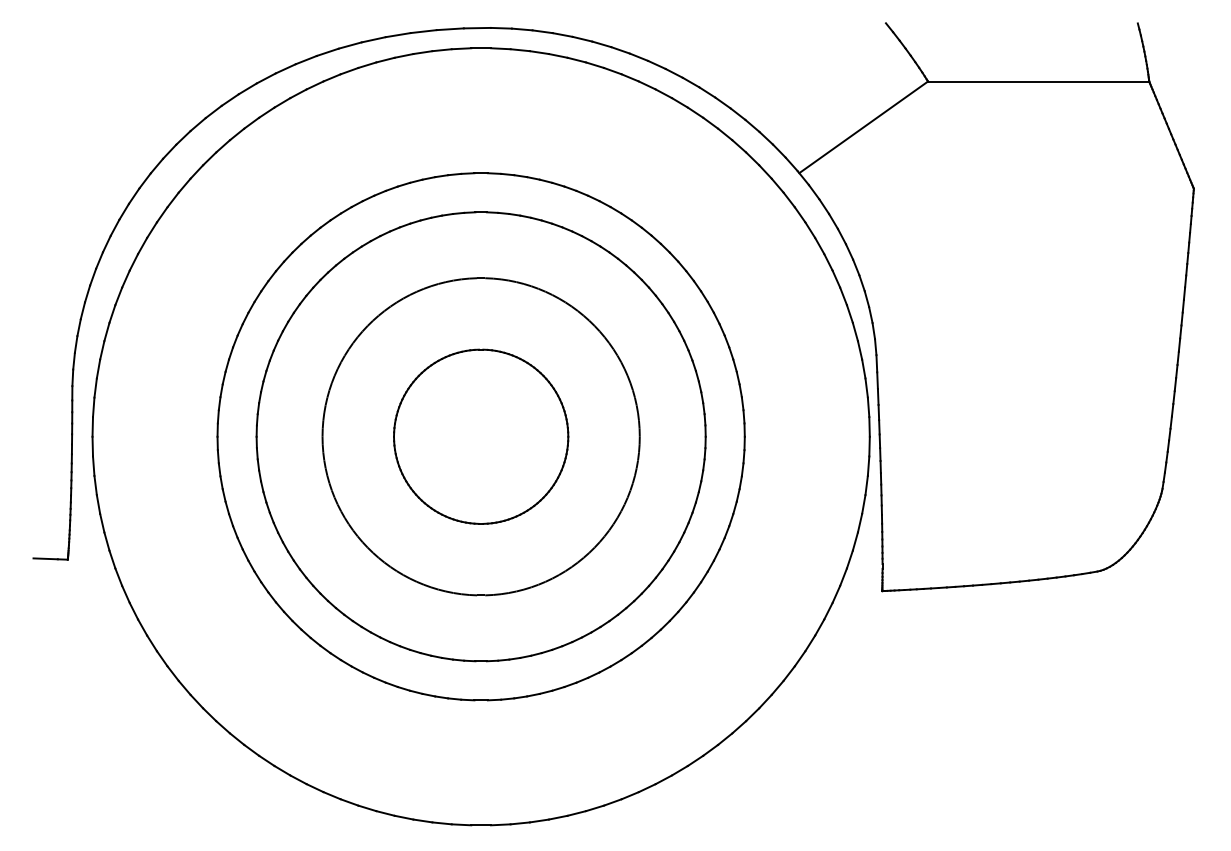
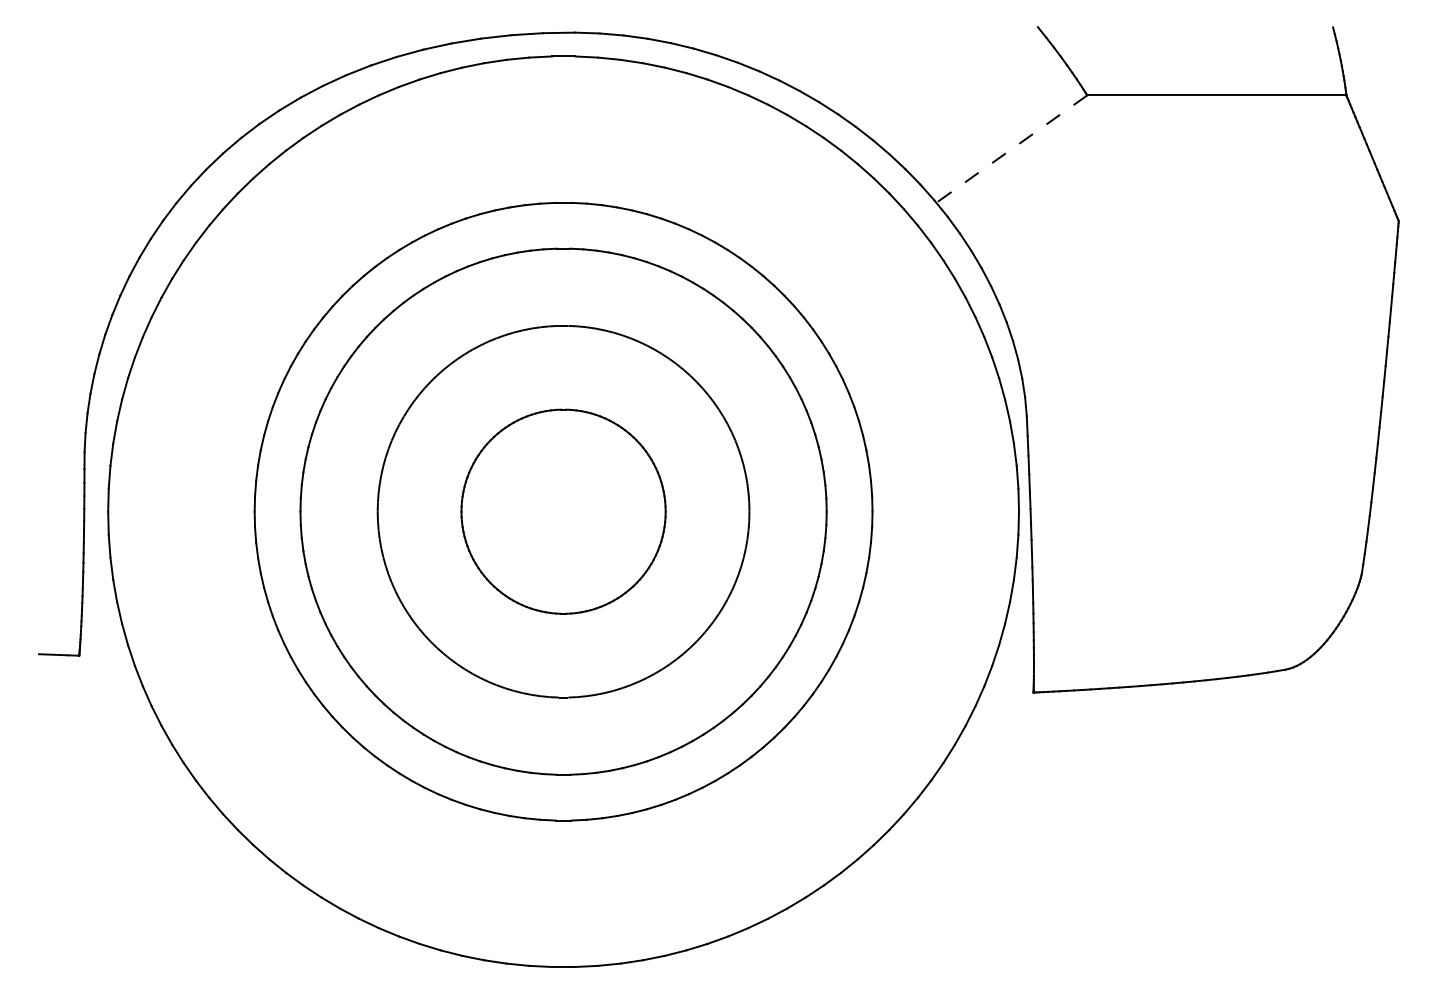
line: (863, 127) -> (1011, 149), solid -> dashed

